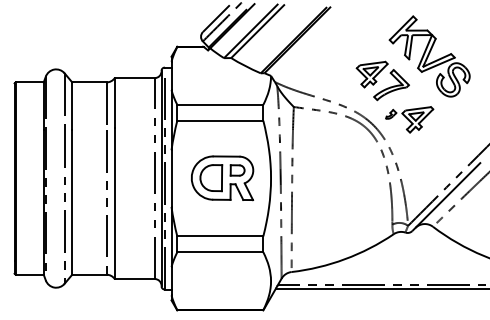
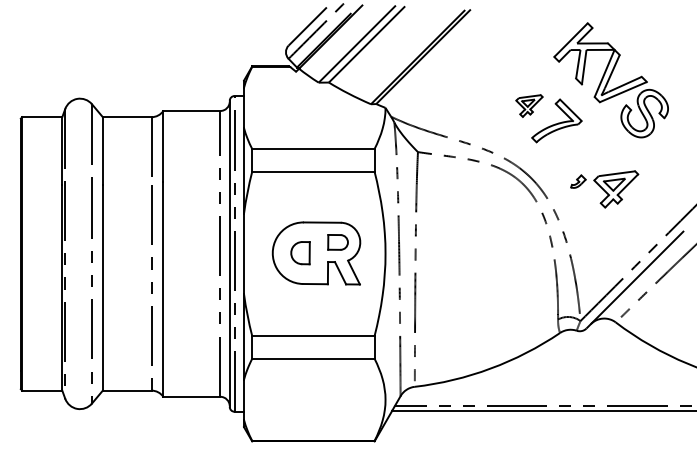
part: (372, 74) -> (529, 105), size x0.6
part: (409, 119) -> (604, 189), moved
part: (211, 177) -> (300, 252), size x0.6

